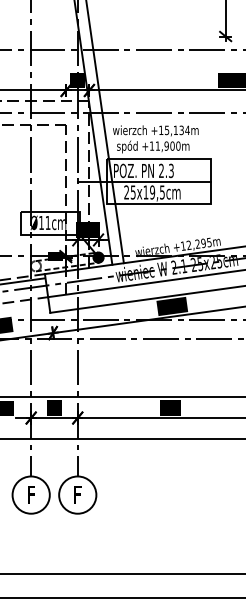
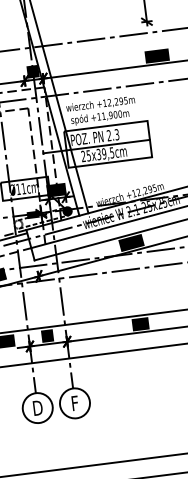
text: (177, 130) -> (117, 101), +15,134m -> +12,295m
text: (145, 192) -> (98, 154), 25x19,5cm -> 25x39,5cm
text: (31, 494) -> (37, 407), F -> D

